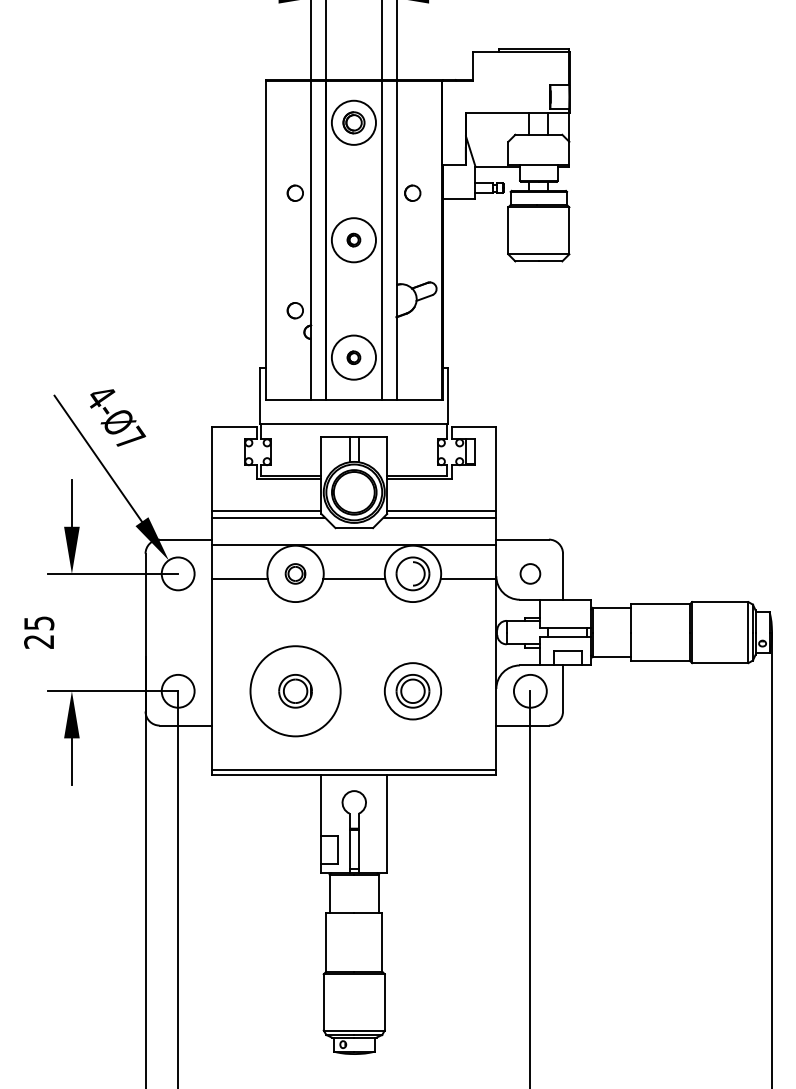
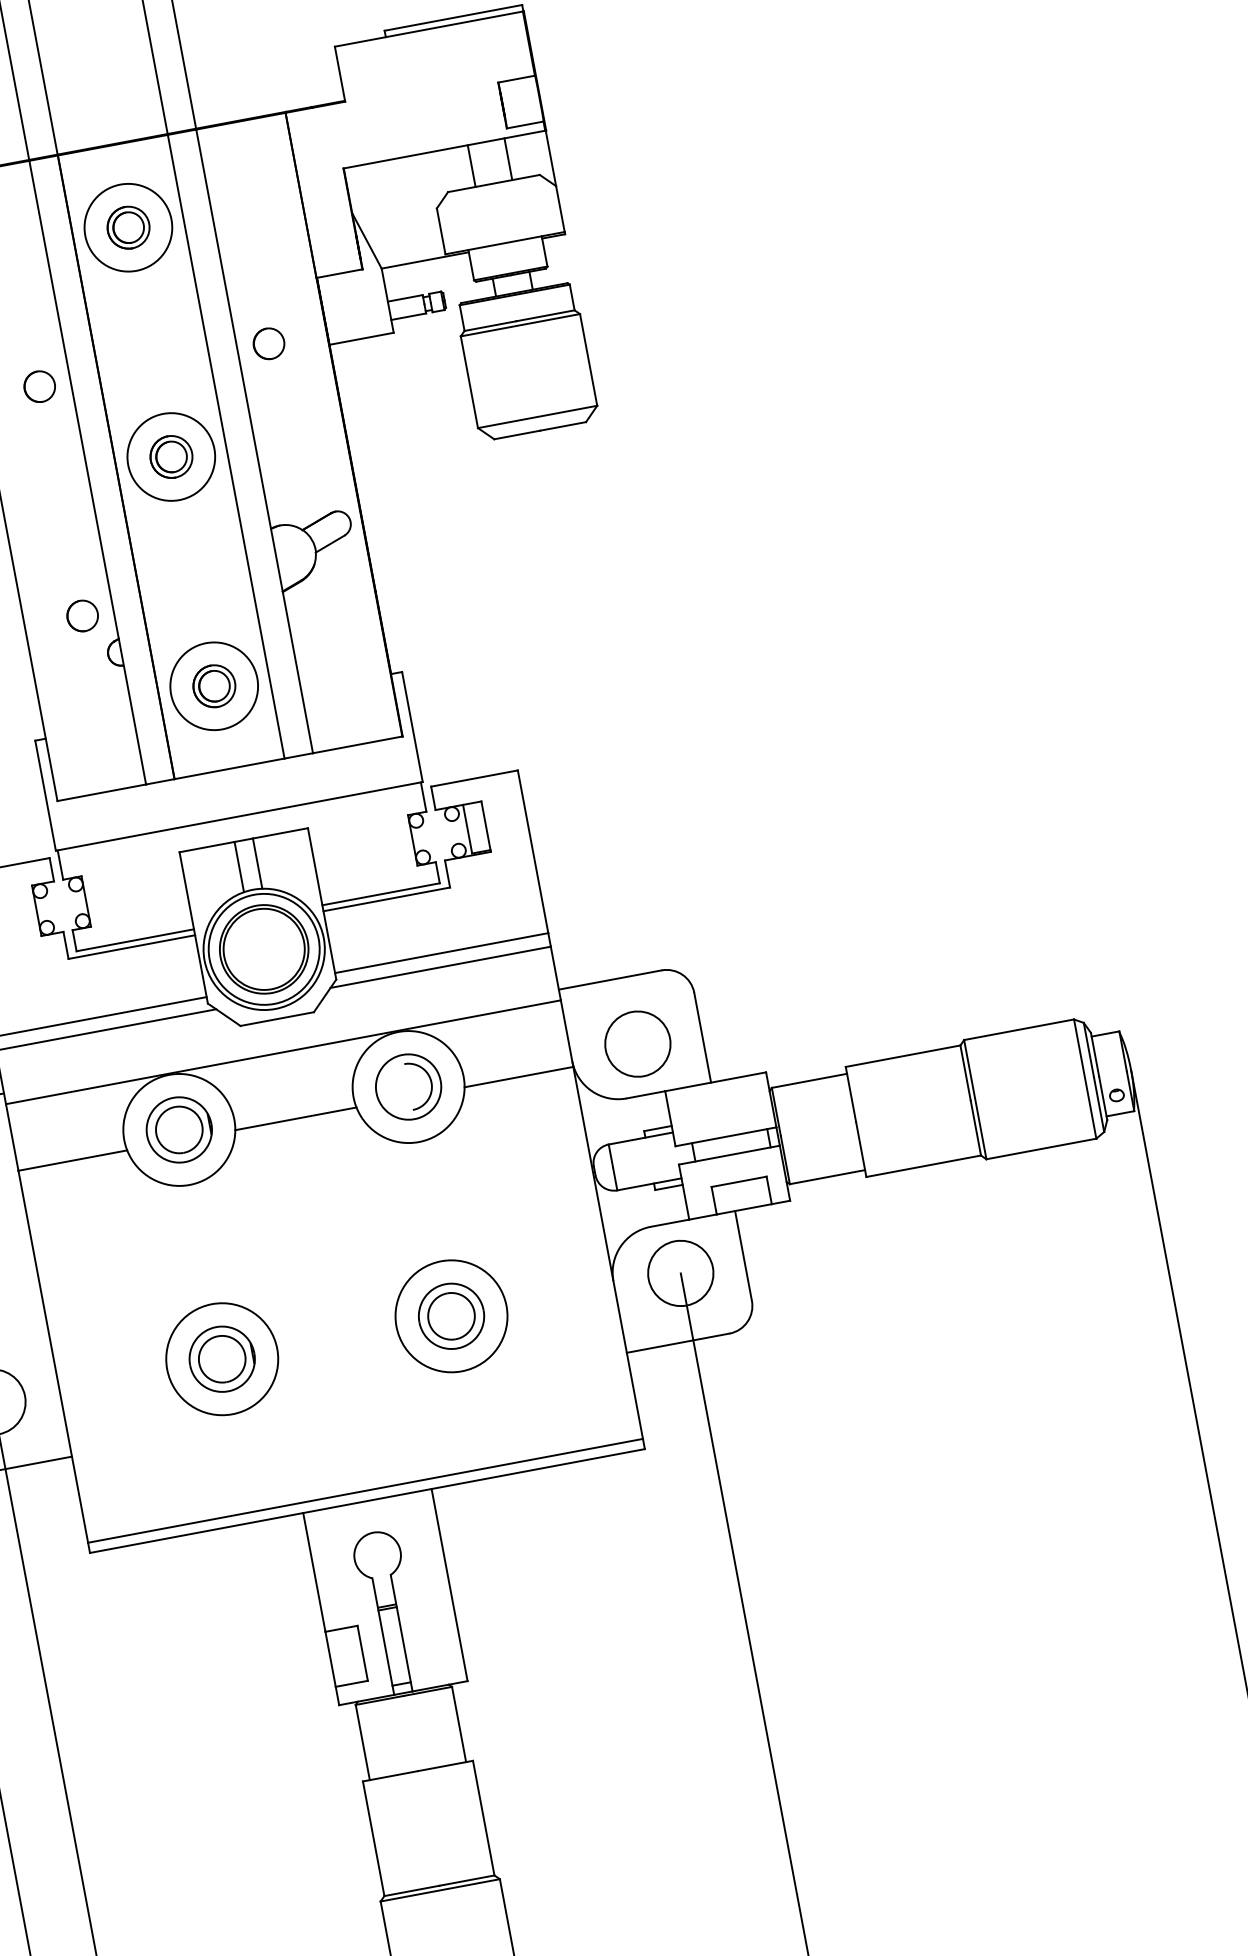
part: (353, 239) -> (170, 455), size x1.67
part: (353, 357) -> (213, 686), size x1.67
part: (295, 573) -> (179, 1129), size x1.67
circle: (530, 573) -> (637, 1043), size x1.67
circle: (295, 691) -> (222, 1359), size x0.62

